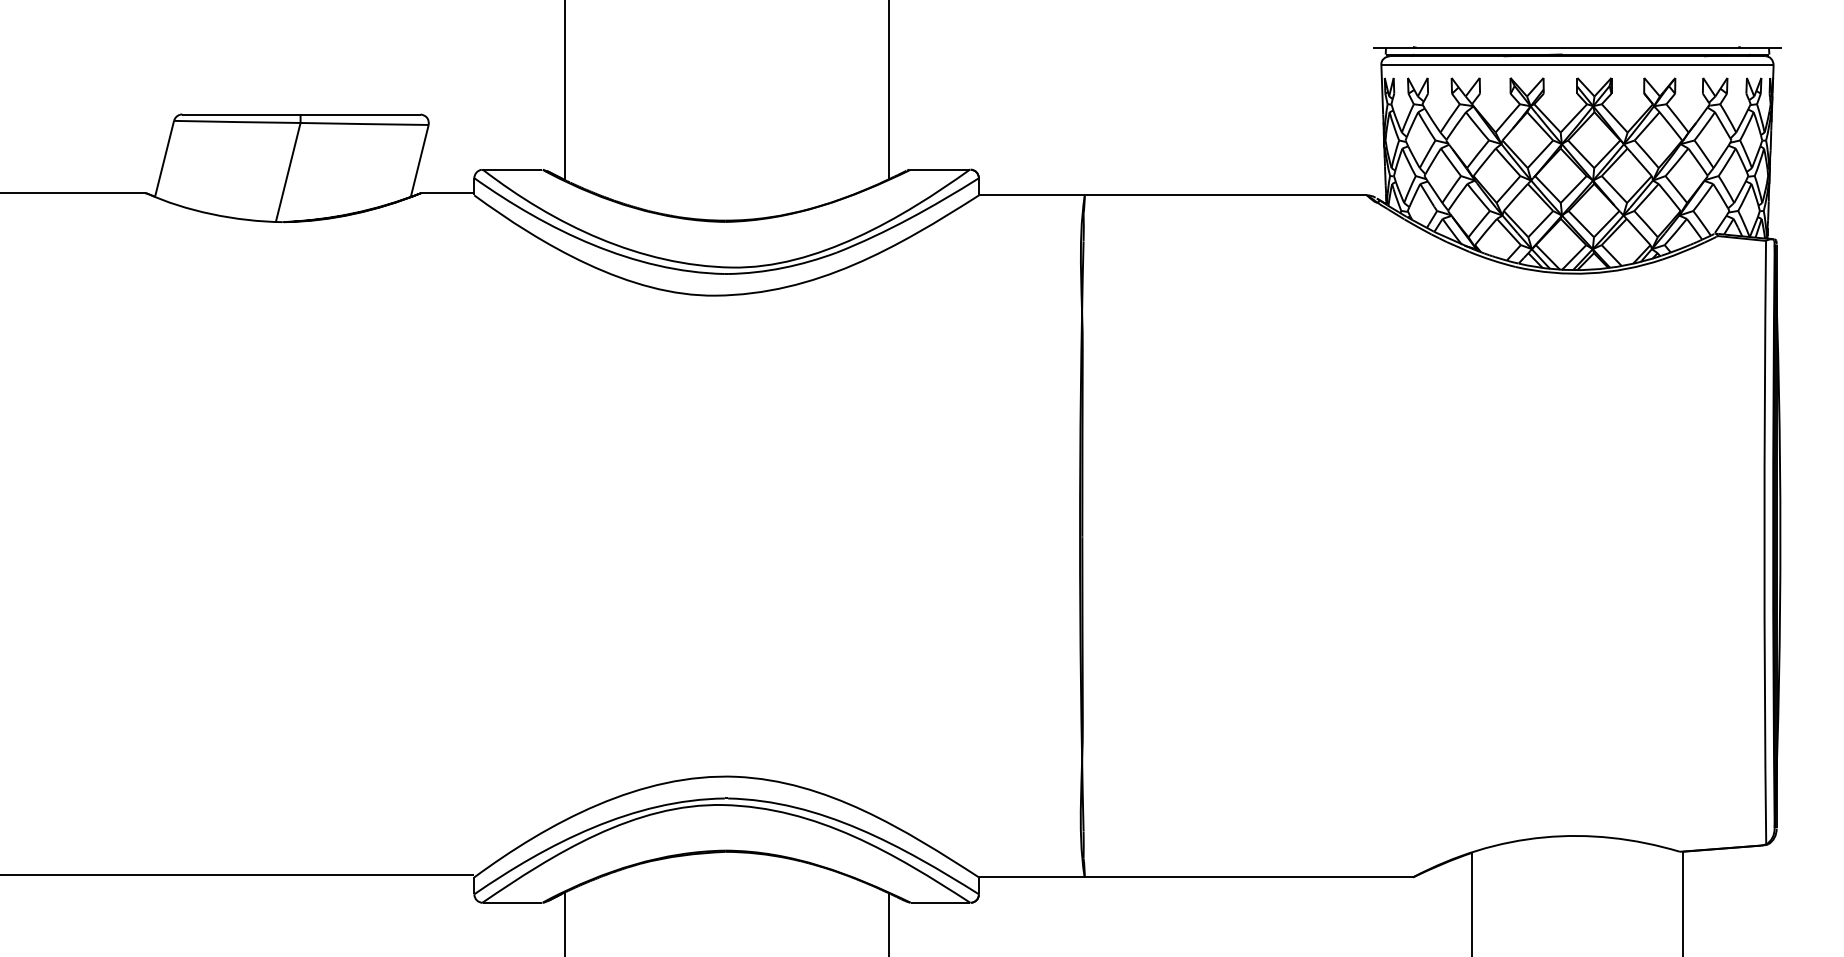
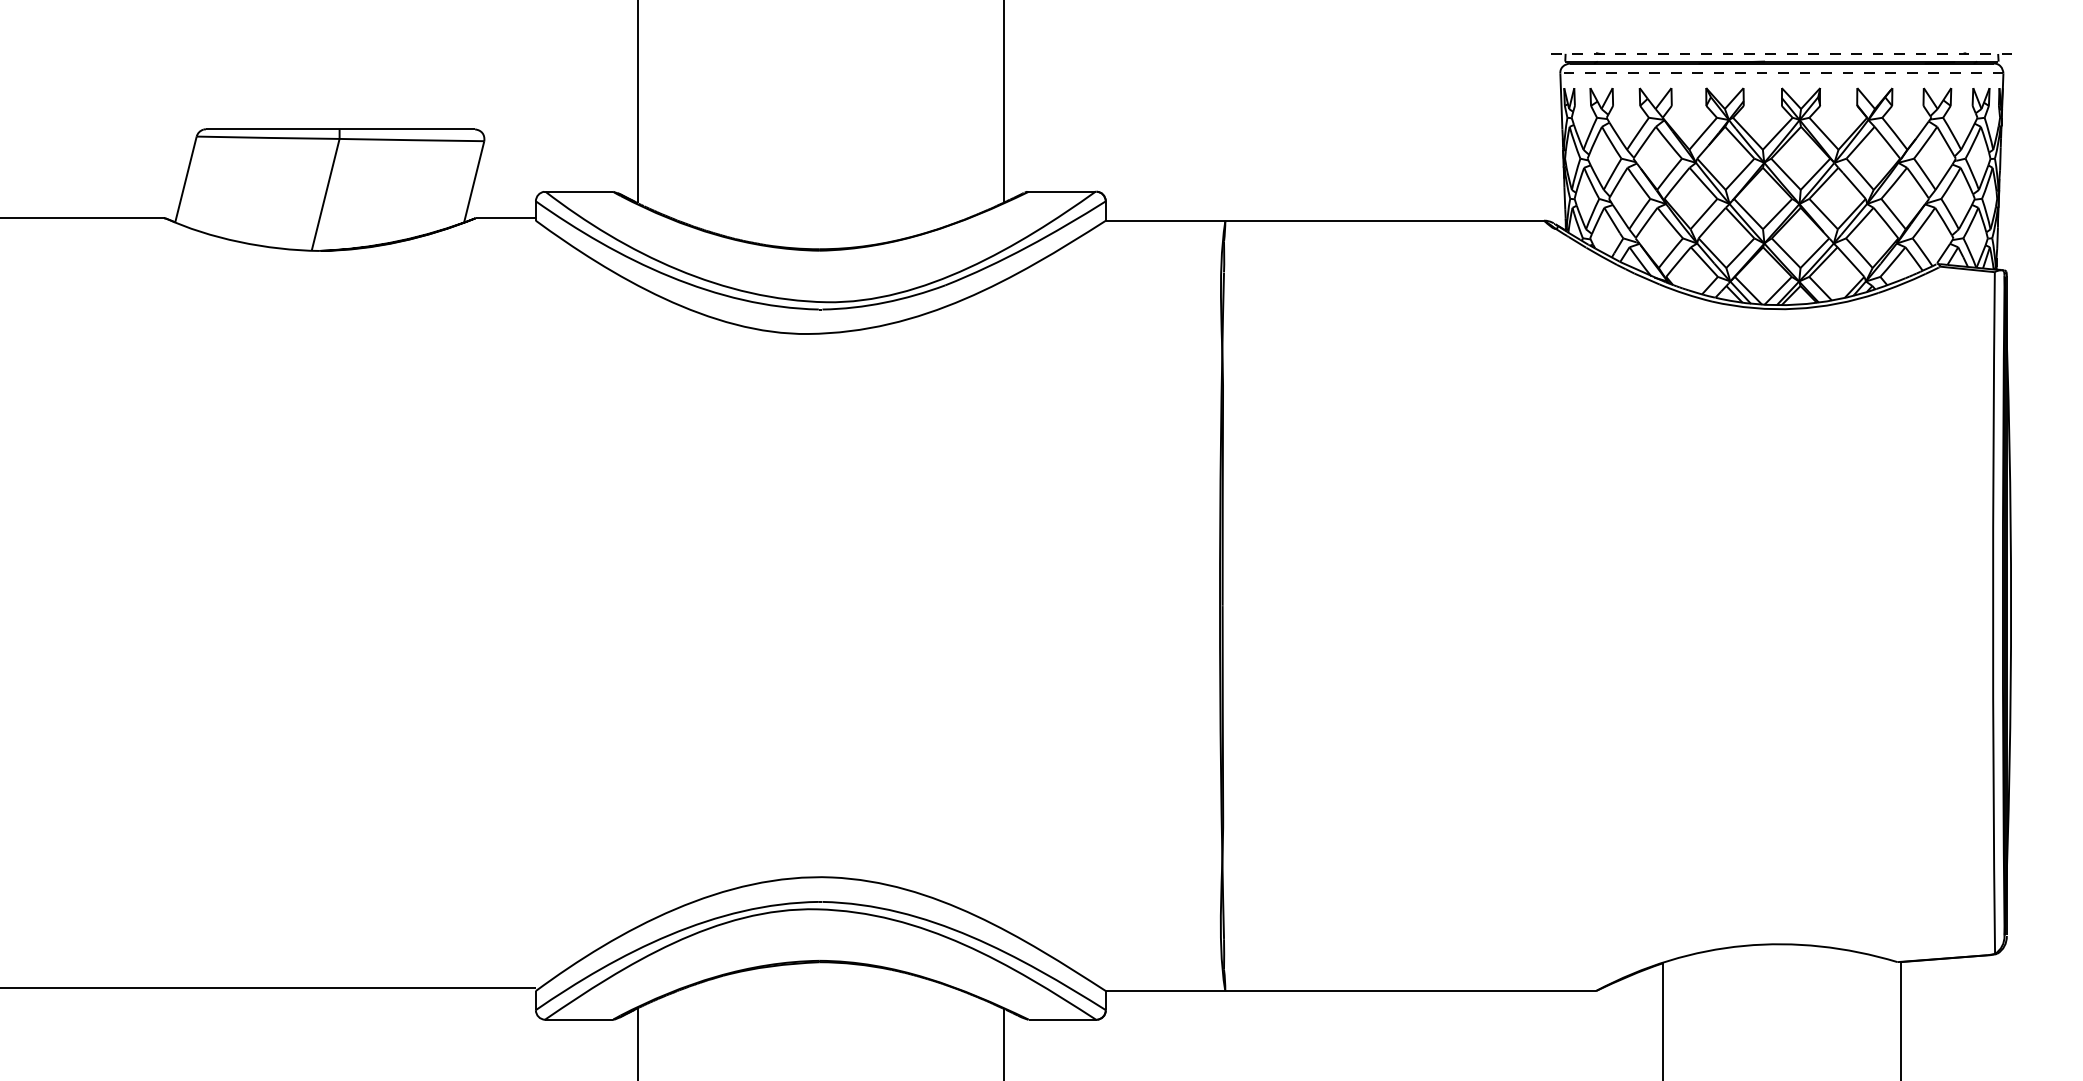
line: (1577, 47) -> (1781, 53), solid -> dashed
line: (1577, 64) -> (1781, 72), solid -> dashed

